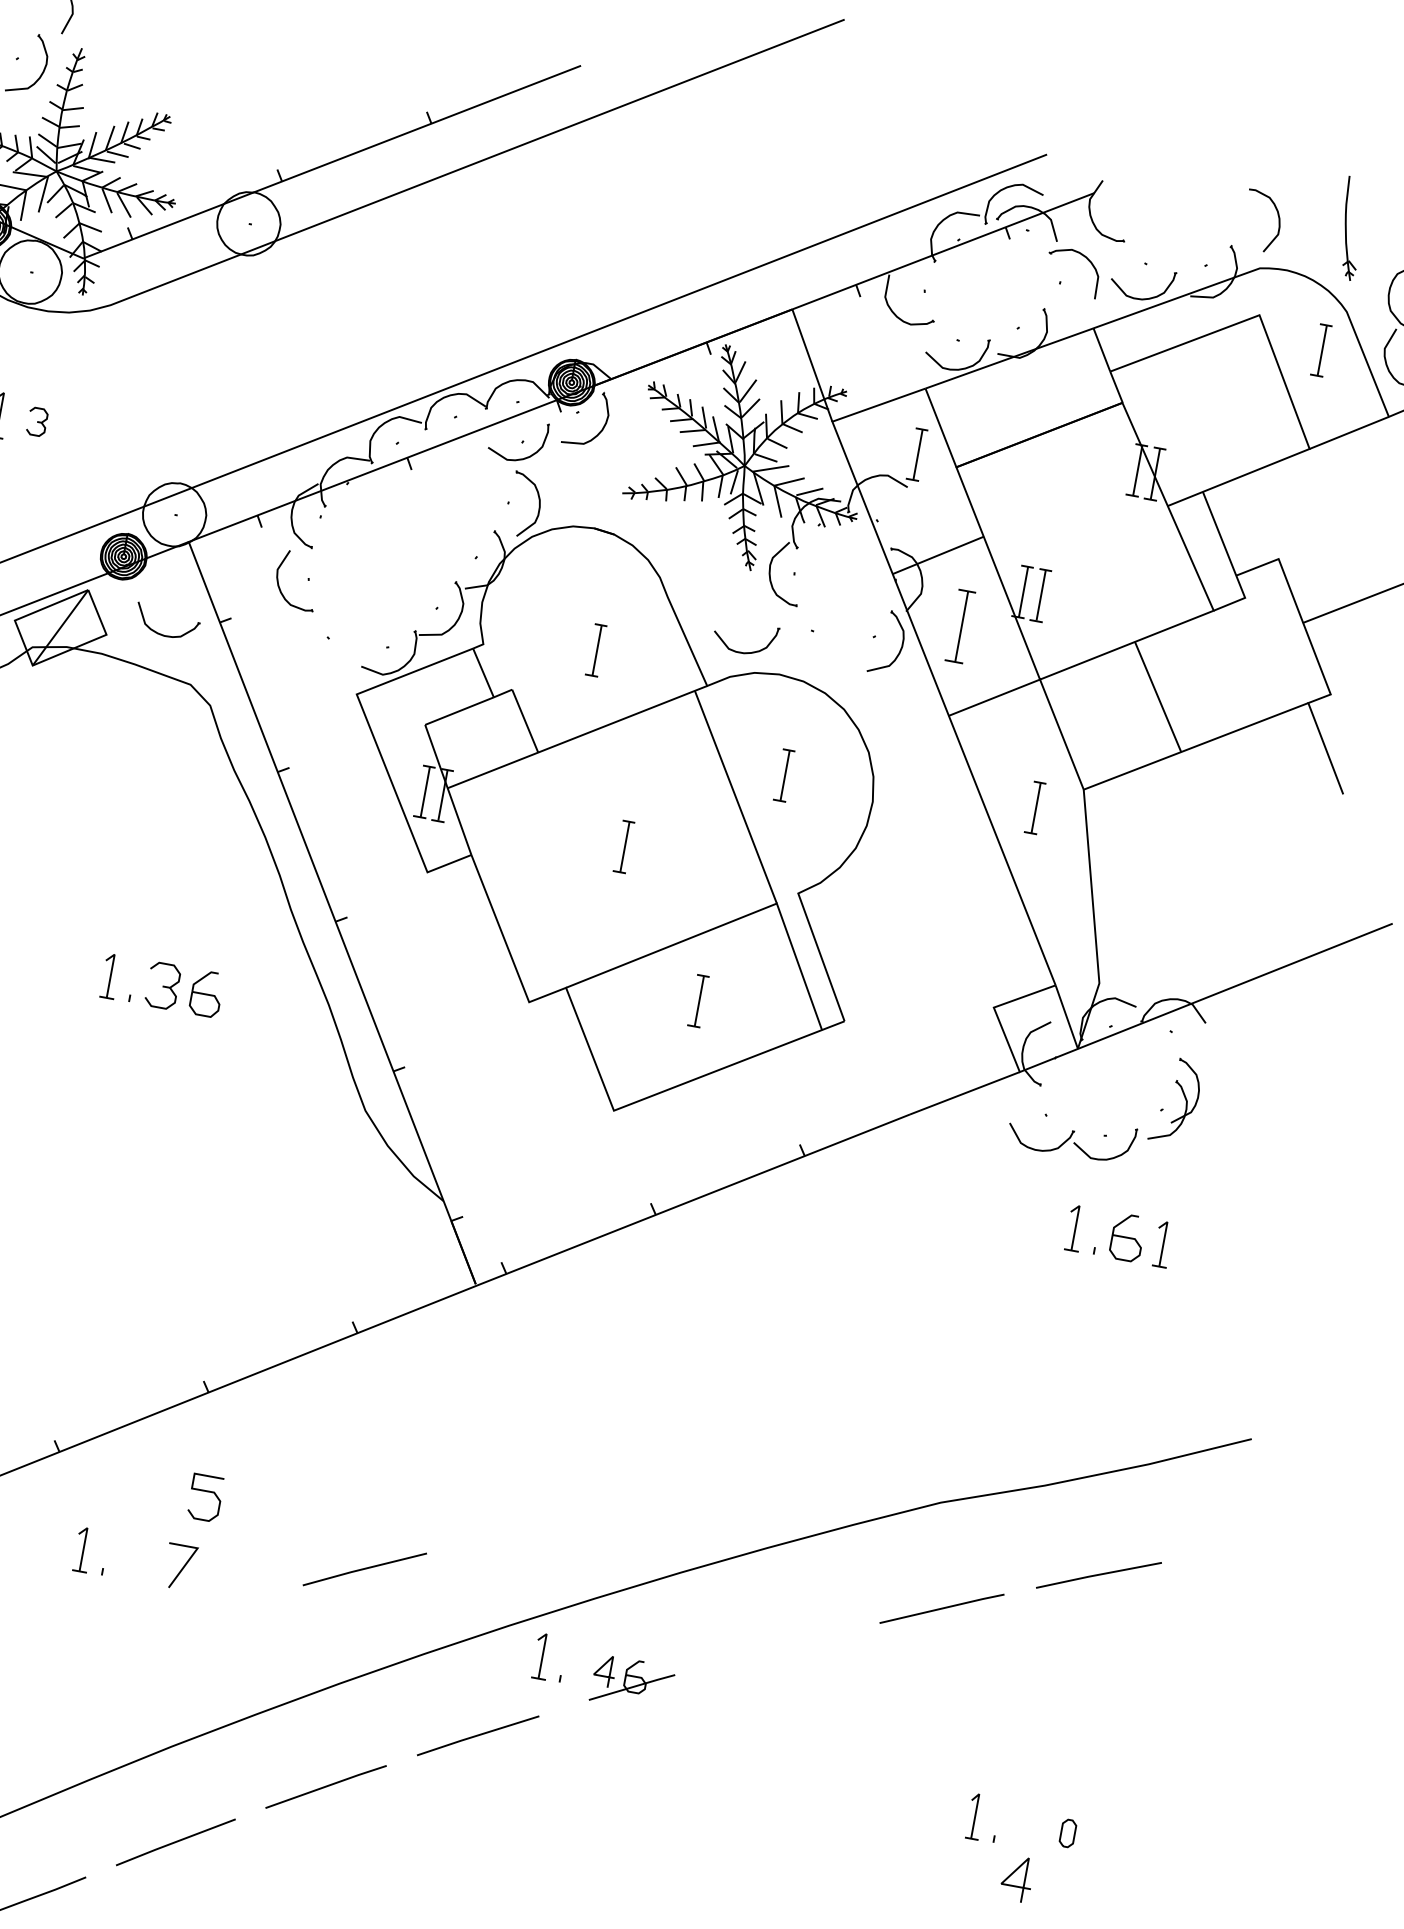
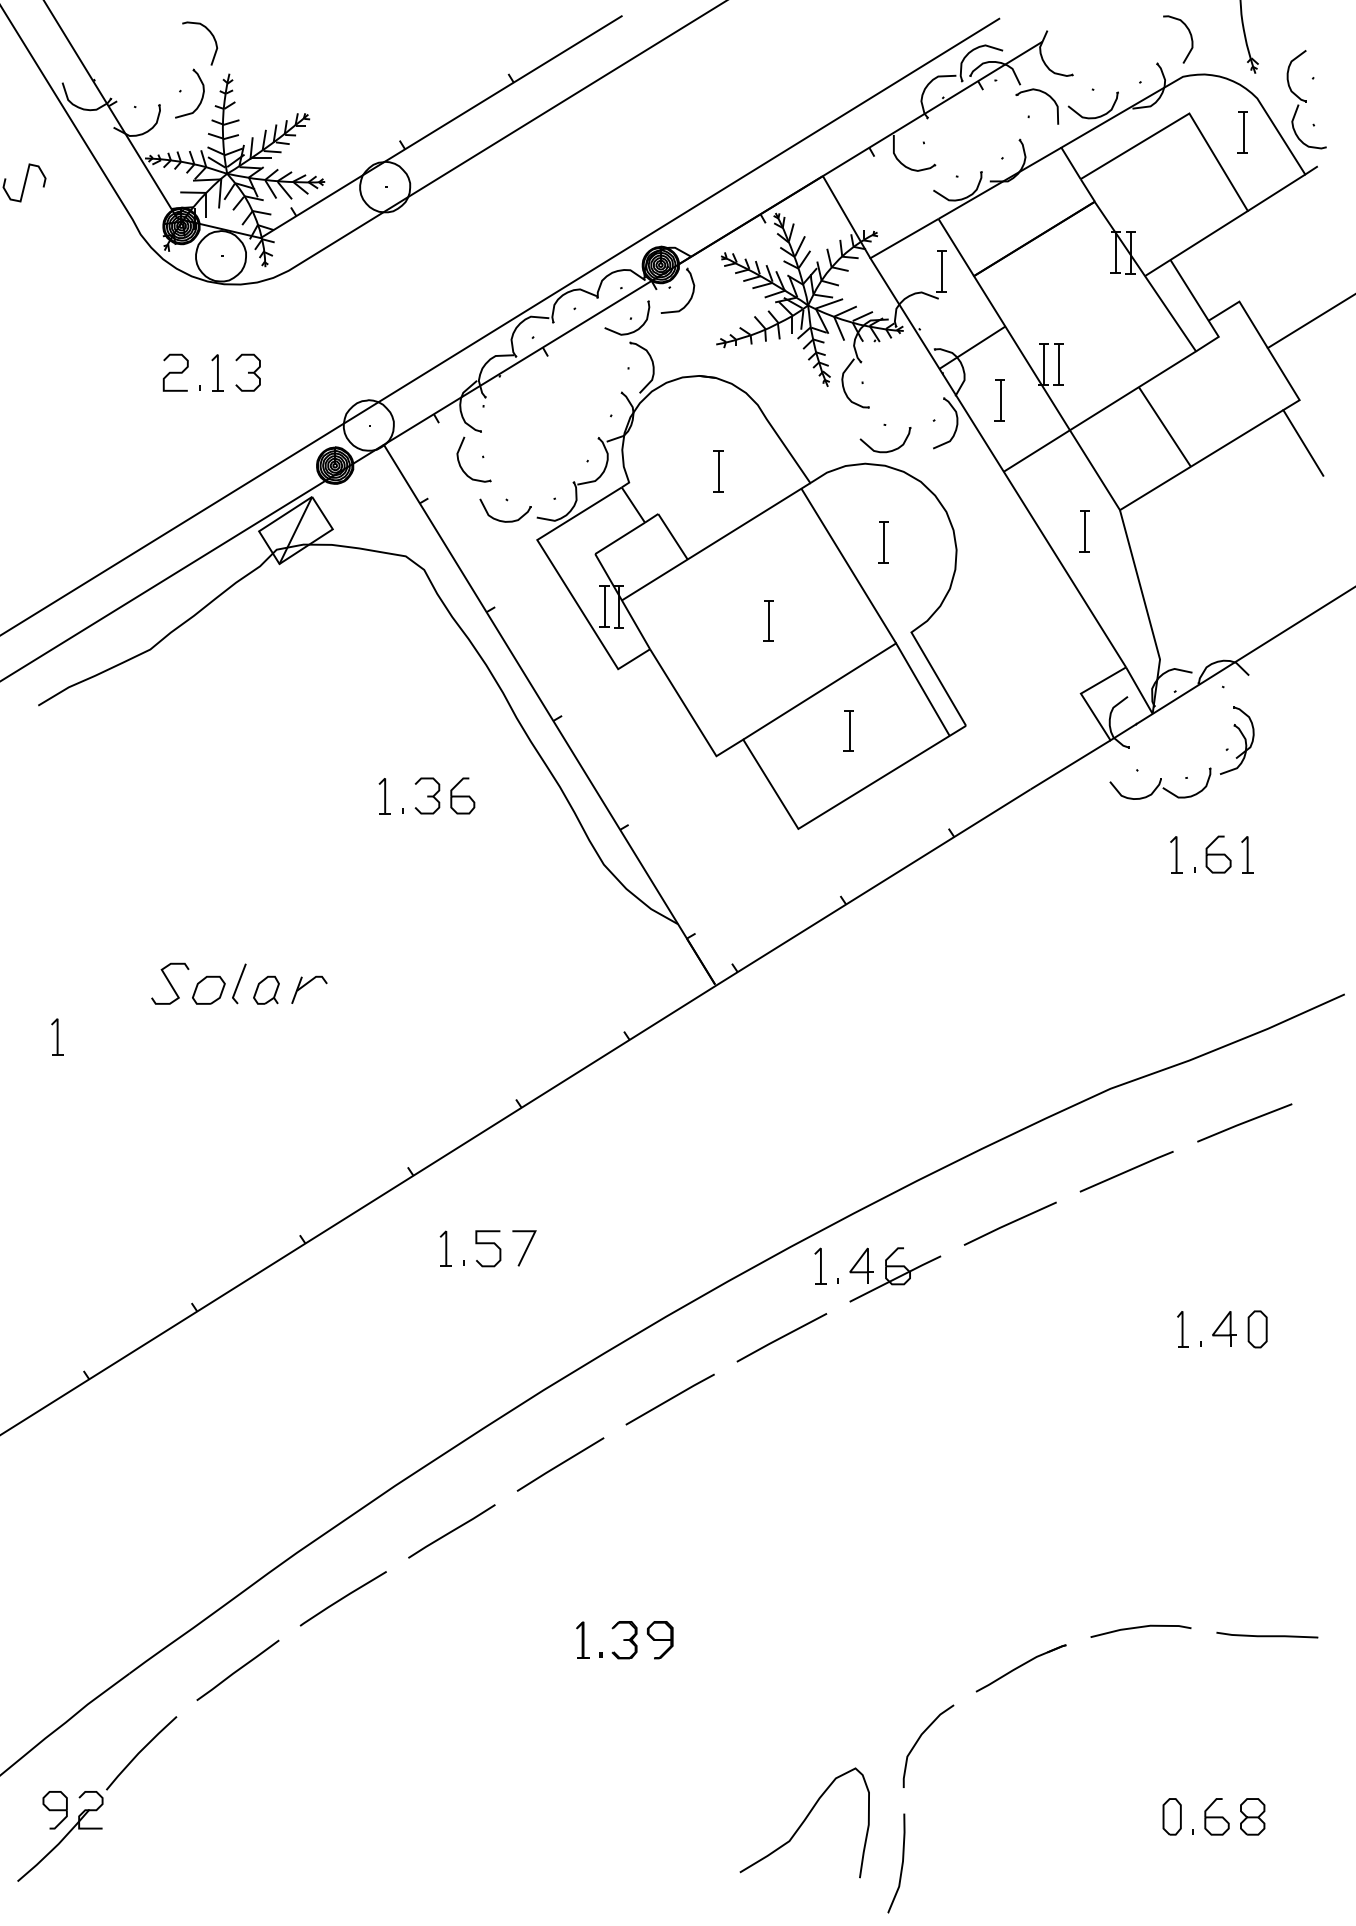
part: (36, 421) -> (247, 372), size x1.67
part: (959, 626) -> (999, 400), size x0.71
part: (163, 634) -> (504, 520), moved
part: (746, 651) -> (888, 450), moved
curve: (206, 1492) -> (488, 1244), moved
line: (363, 1568) -> (1009, 1223), moved
part: (632, 1683) -> (895, 1274), size x1.43
part: (1067, 1833) -> (1257, 1329), size x1.67
part: (1017, 1877) -> (1224, 1328), moved

